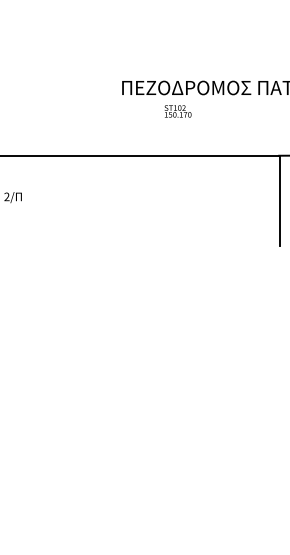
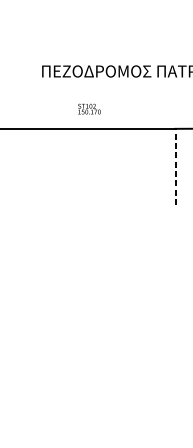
text: (177, 111) -> (88, 109), moved
line: (279, 200) -> (175, 166), solid -> dashed

